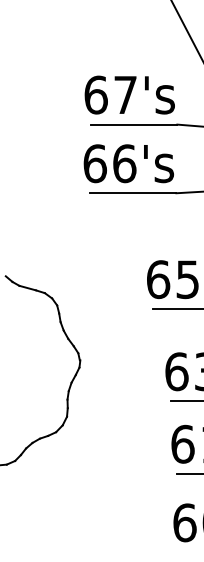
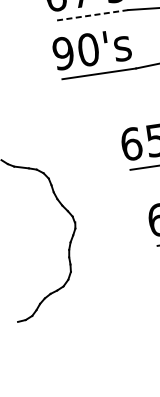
line: (133, 124) -> (91, 15), solid -> dashed
text: (109, 163) -> (75, 51), 66's -> 90's

